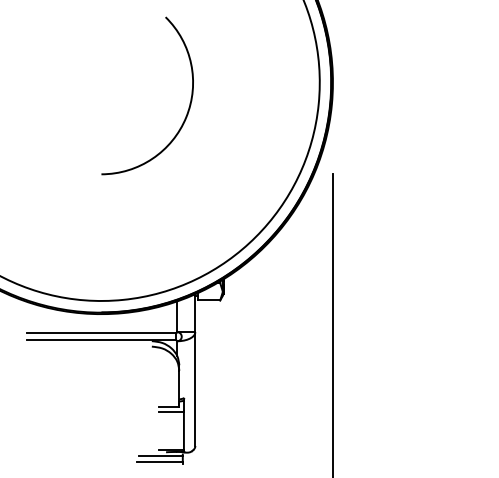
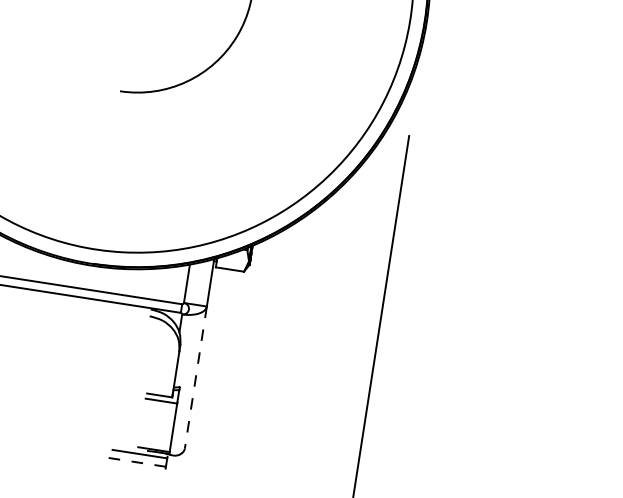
line: (195, 389) -> (195, 378), solid -> dashed
line: (159, 462) -> (136, 462), solid -> dashed

